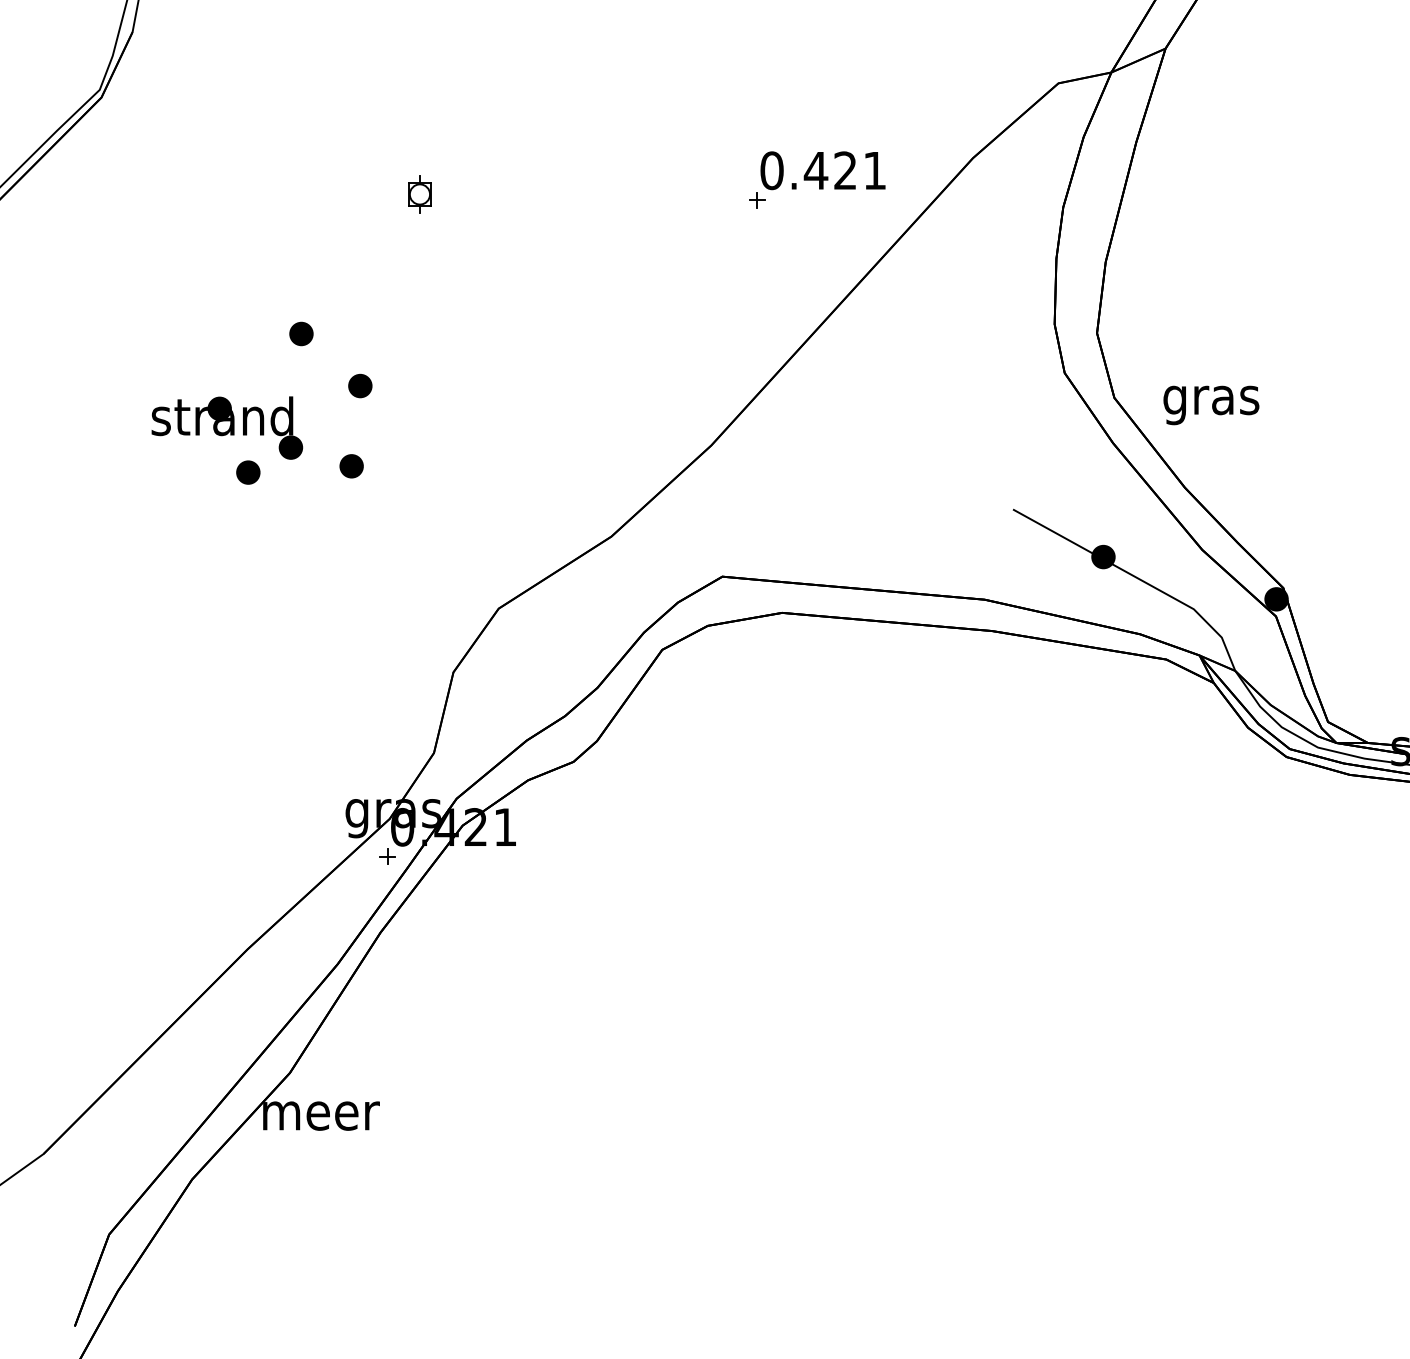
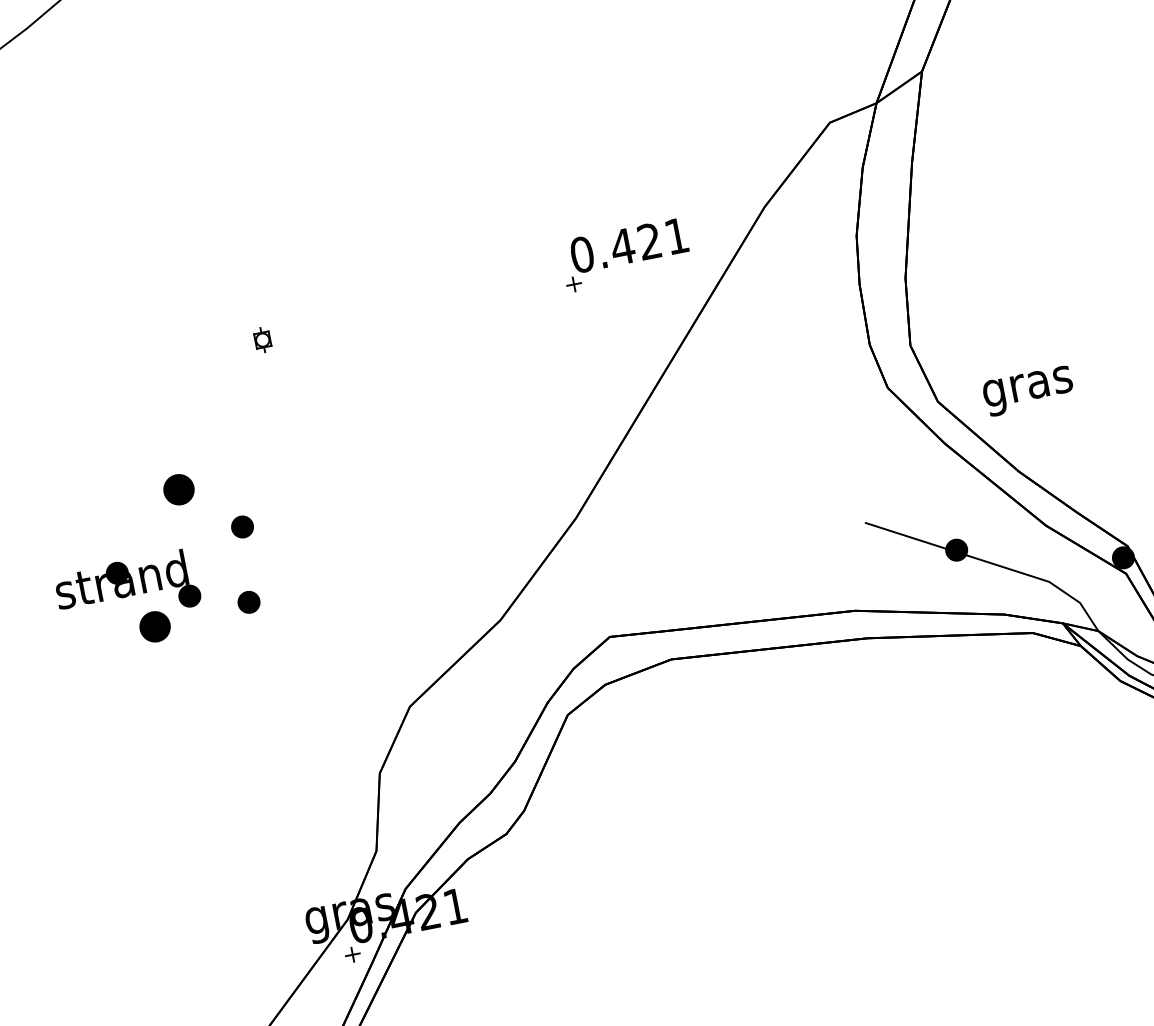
part: (419, 194) -> (262, 340), size x0.7
part: (301, 333) -> (178, 489), size x1.4
part: (248, 472) -> (155, 626), size x1.4

